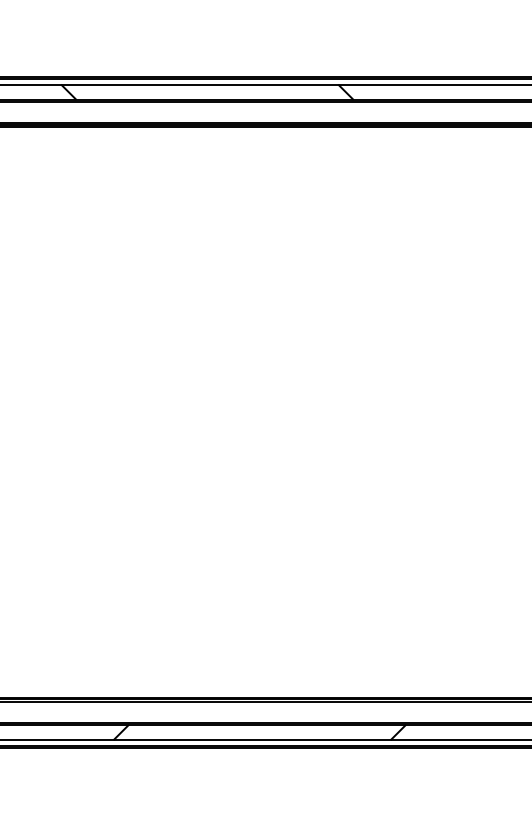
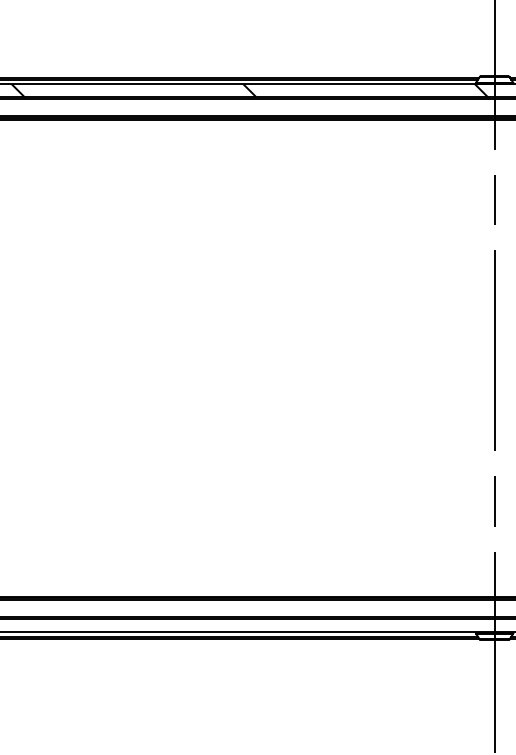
hatch: (259, 732) -> (177, 625), removed

